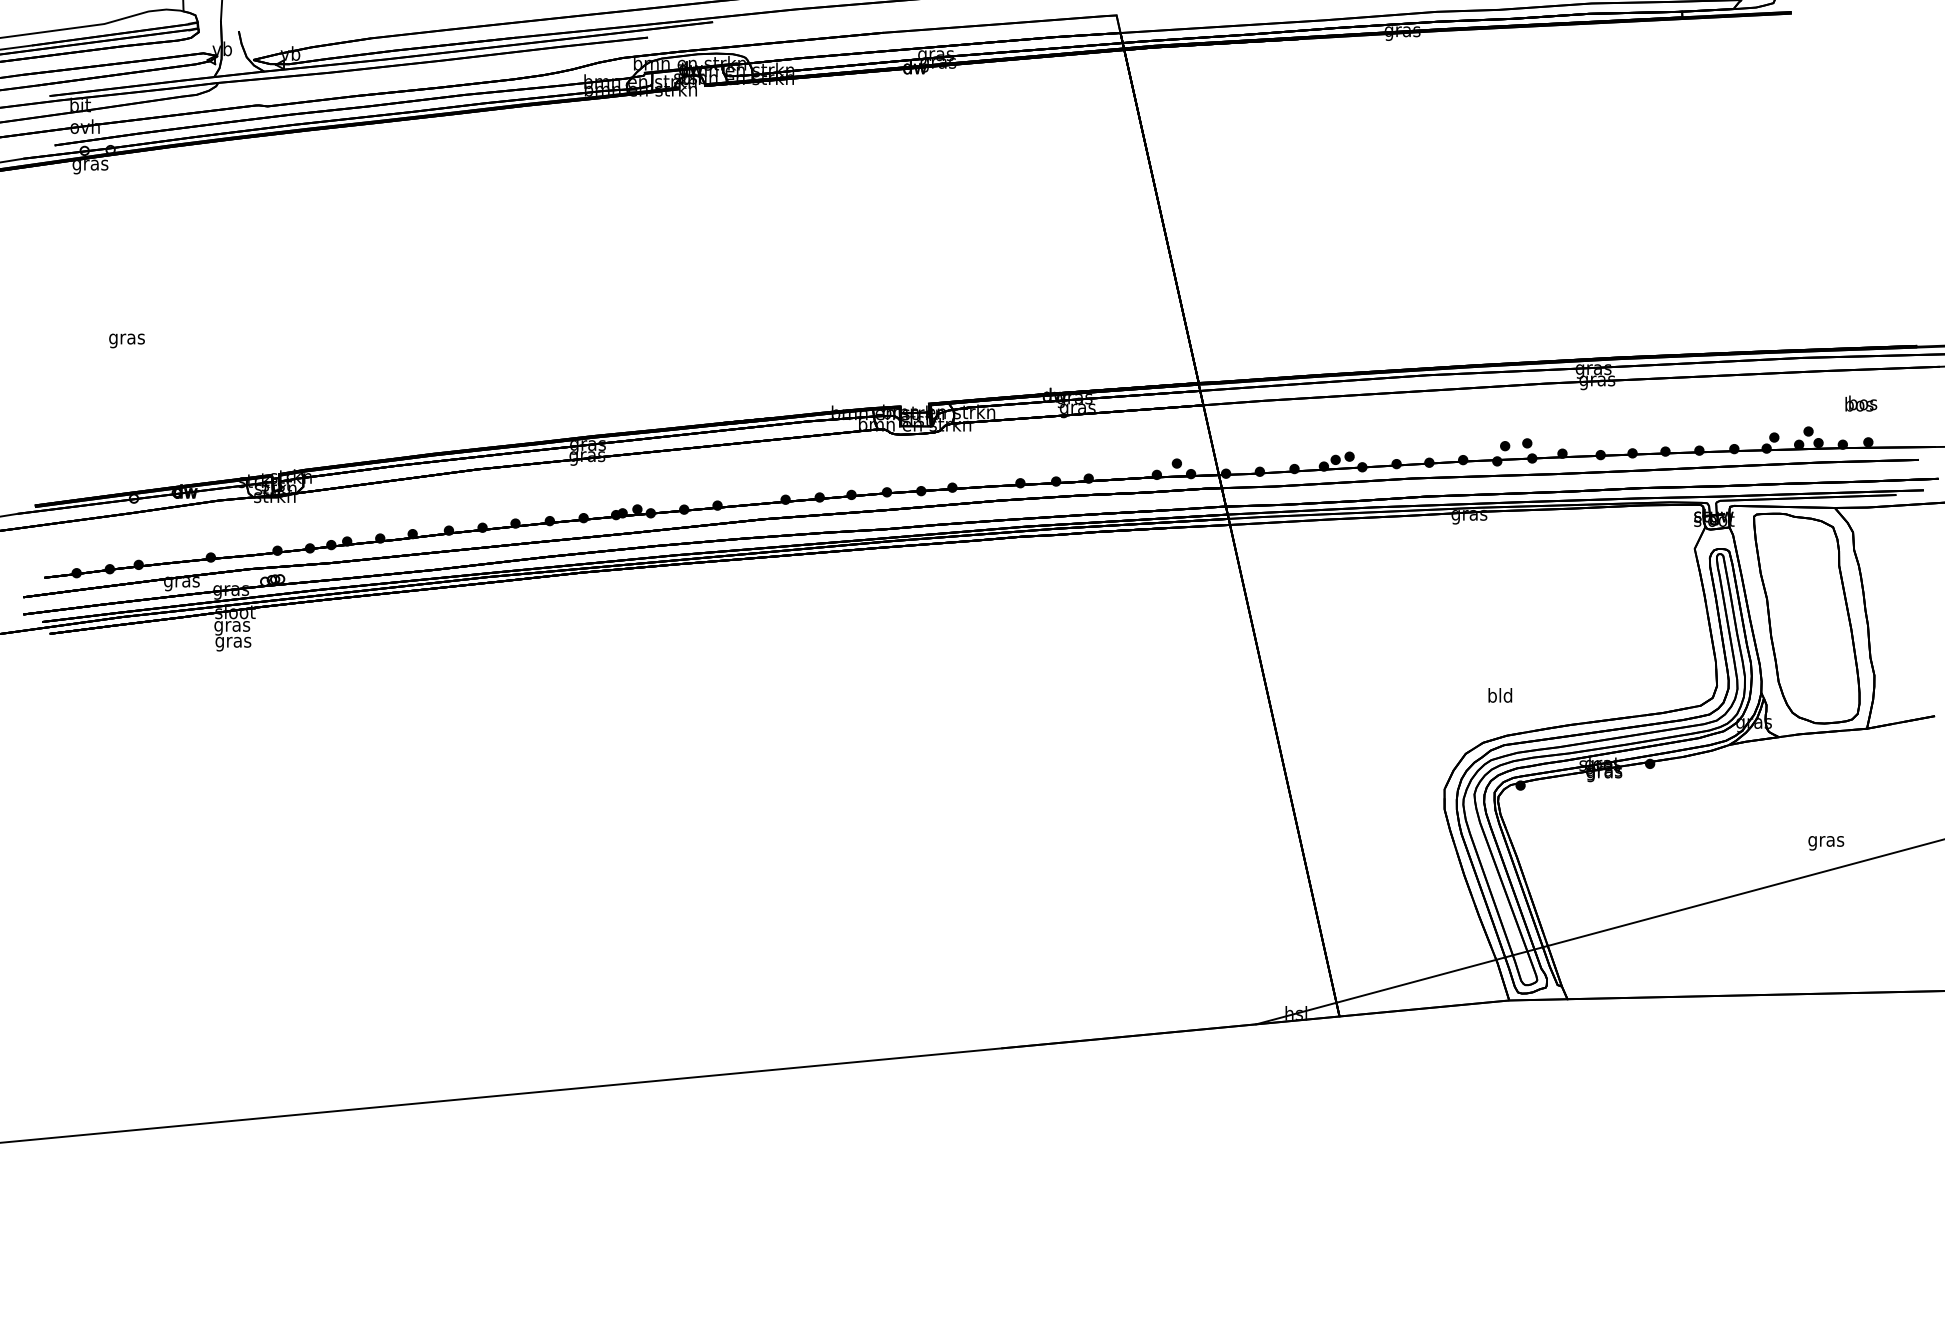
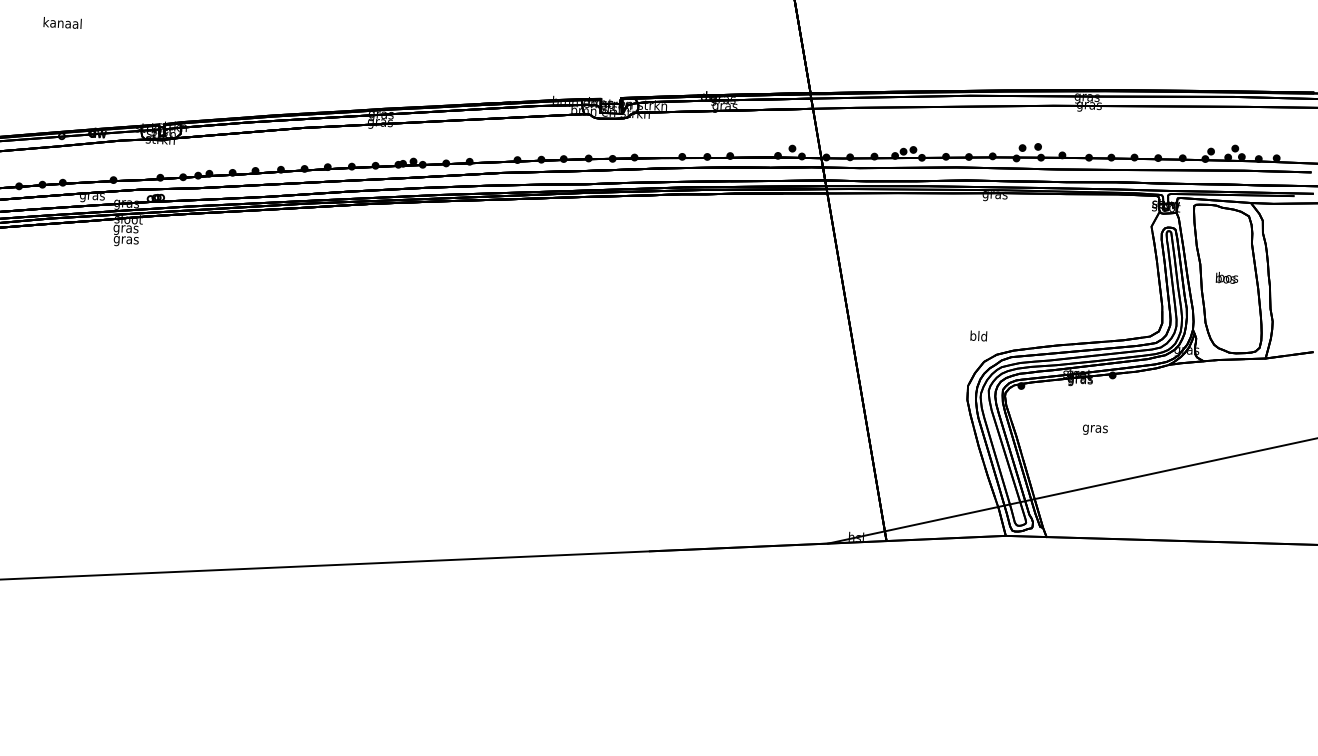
text: (126, 338) -> (62, 23), gras -> kanaal
text: (1861, 403) -> (1227, 277), moved
text: (1500, 695) -> (978, 336), moved
text: (1826, 843) -> (1095, 430), moved

